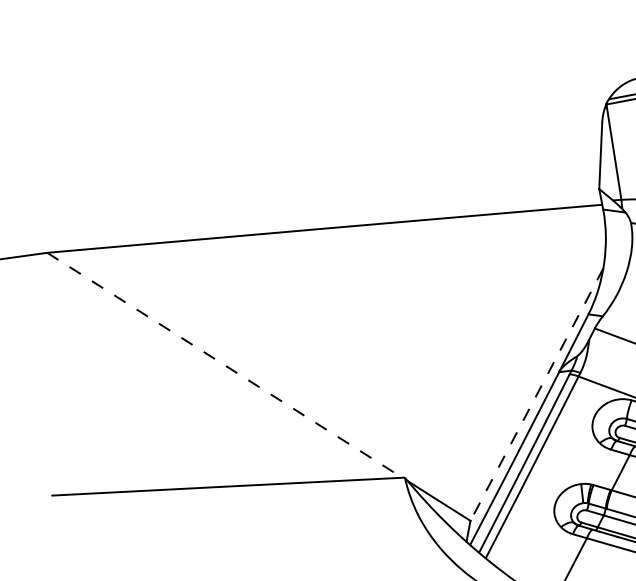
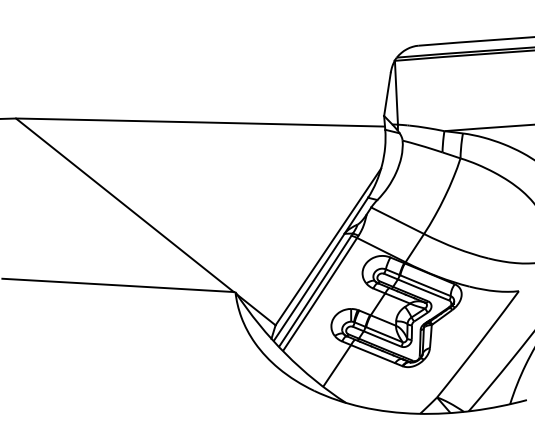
line: (225, 365) -> (125, 205), dashed -> solid
line: (537, 395) -> (328, 247), dashed -> solid

